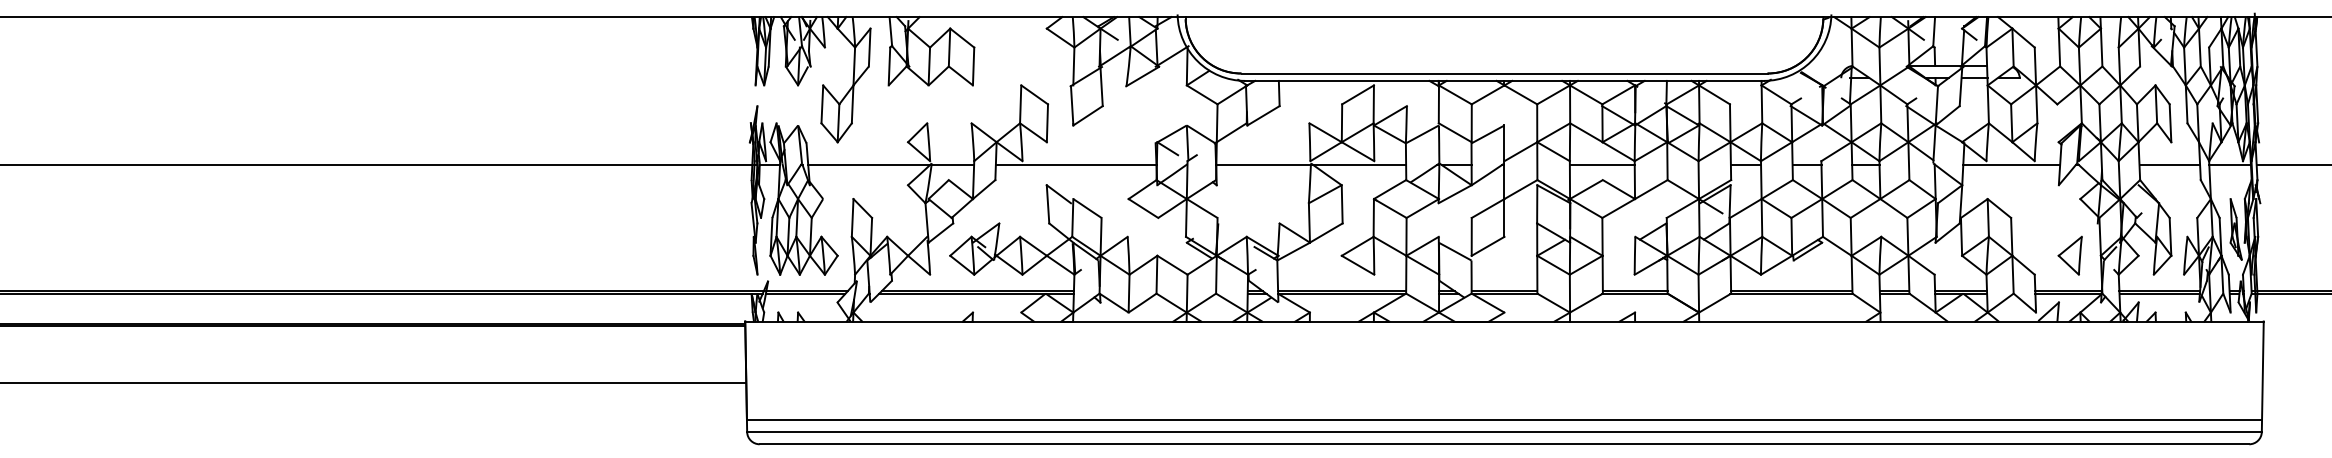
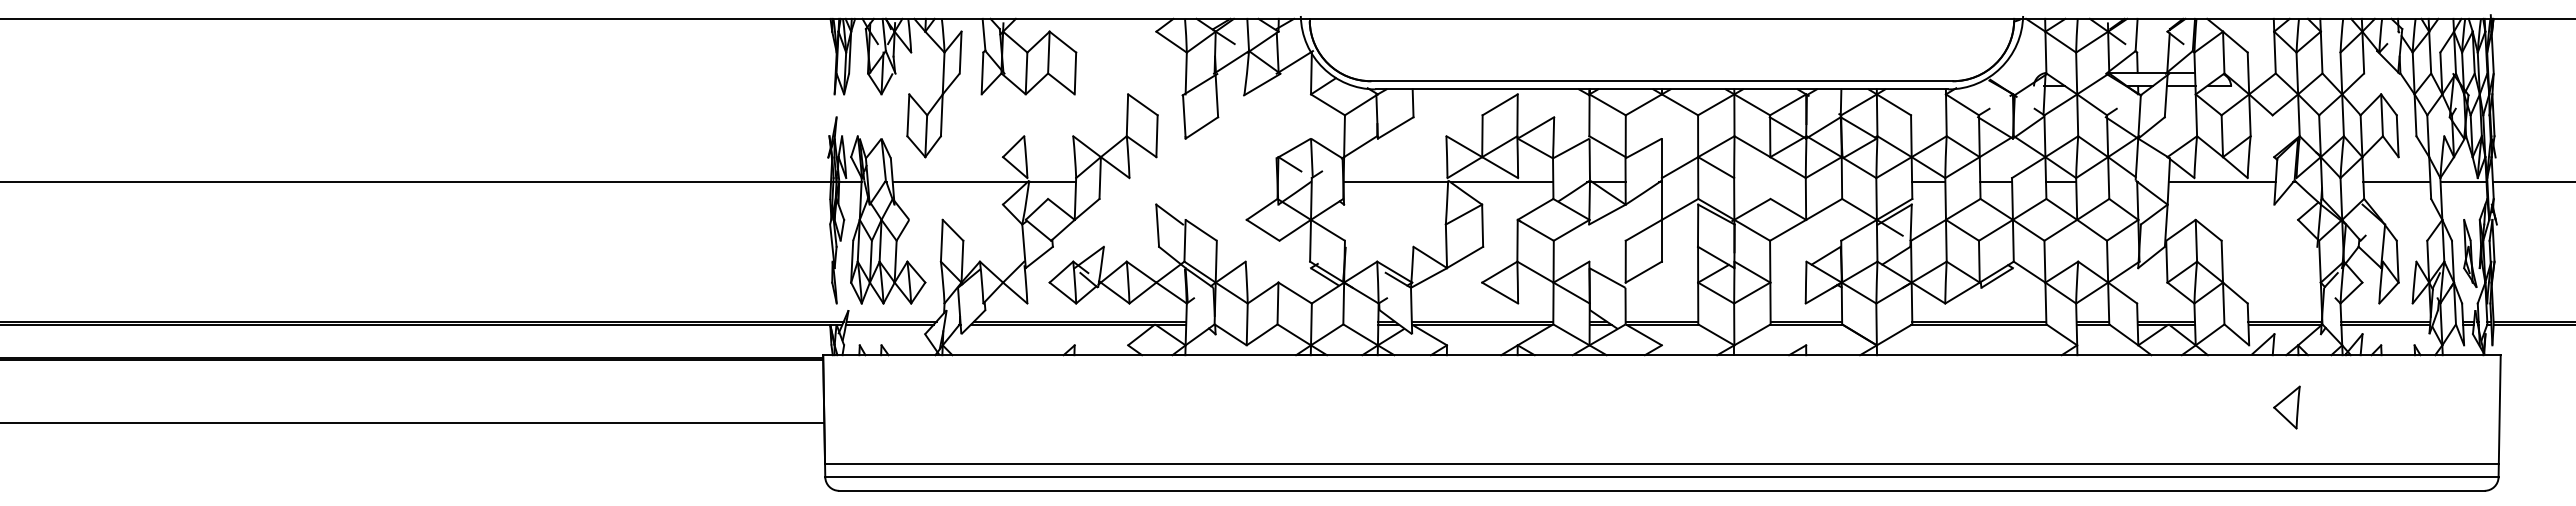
line: (1075, 165) -> (1188, 182), removed
line: (1601, 165) -> (1769, 182), removed
part: (2069, 255) -> (2286, 407), moved

